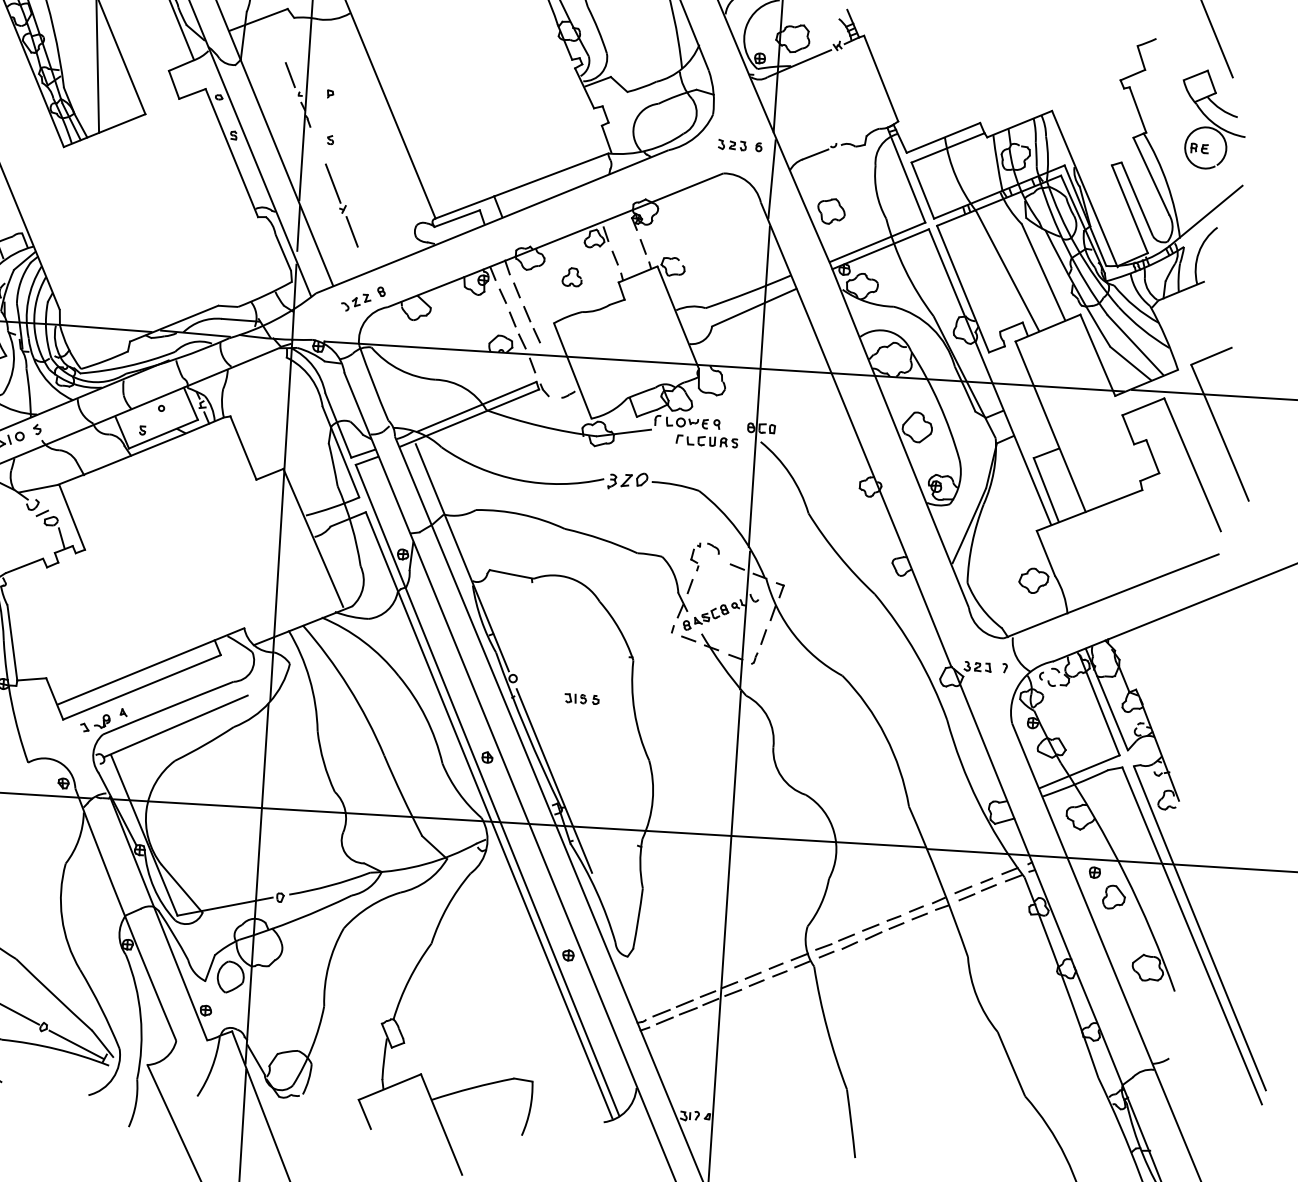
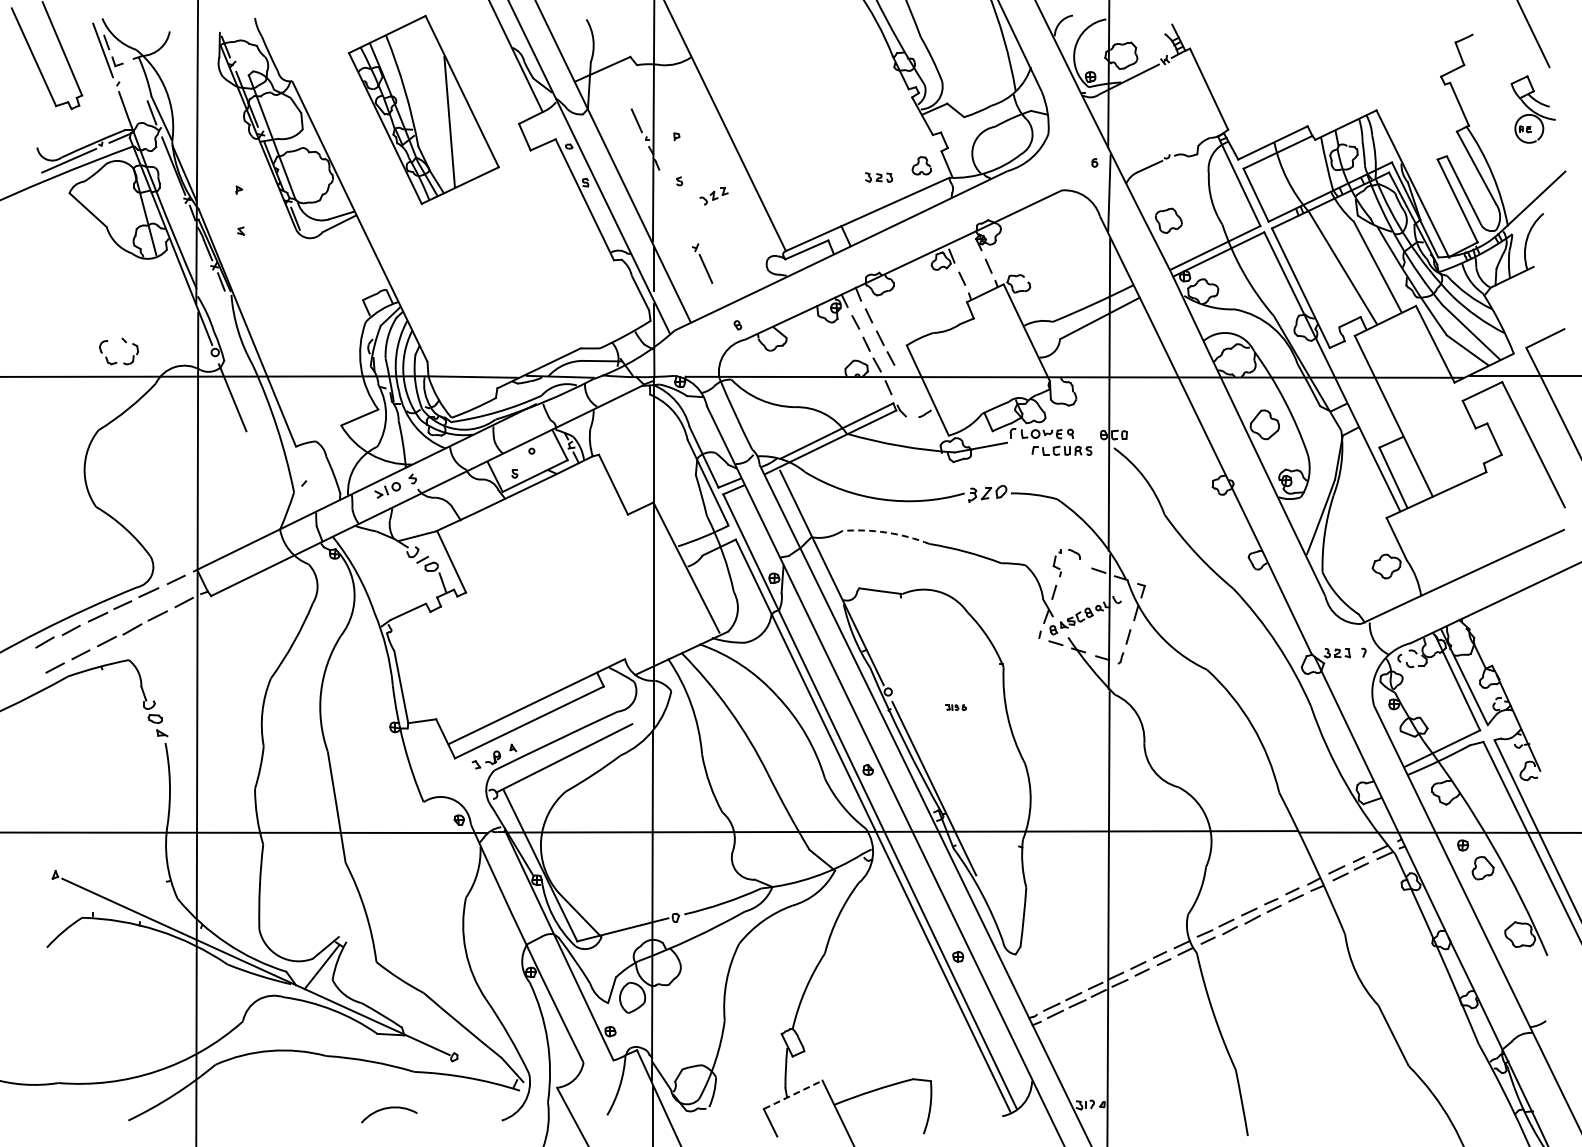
part: (1213, 119) -> (1533, 109), size x0.7
part: (732, 145) -> (879, 177), moved
line: (332, 183) -> (684, 223), removed
part: (572, 276) -> (921, 165), moved
part: (355, 302) -> (713, 196), moved
arc: (521, 514) -> (886, 532), solid -> dashed
part: (581, 698) -> (955, 707), size x0.6
line: (76, 1044) -> (487, 1072), removed
line: (390, 1086) -> (793, 1094), solid -> dashed

